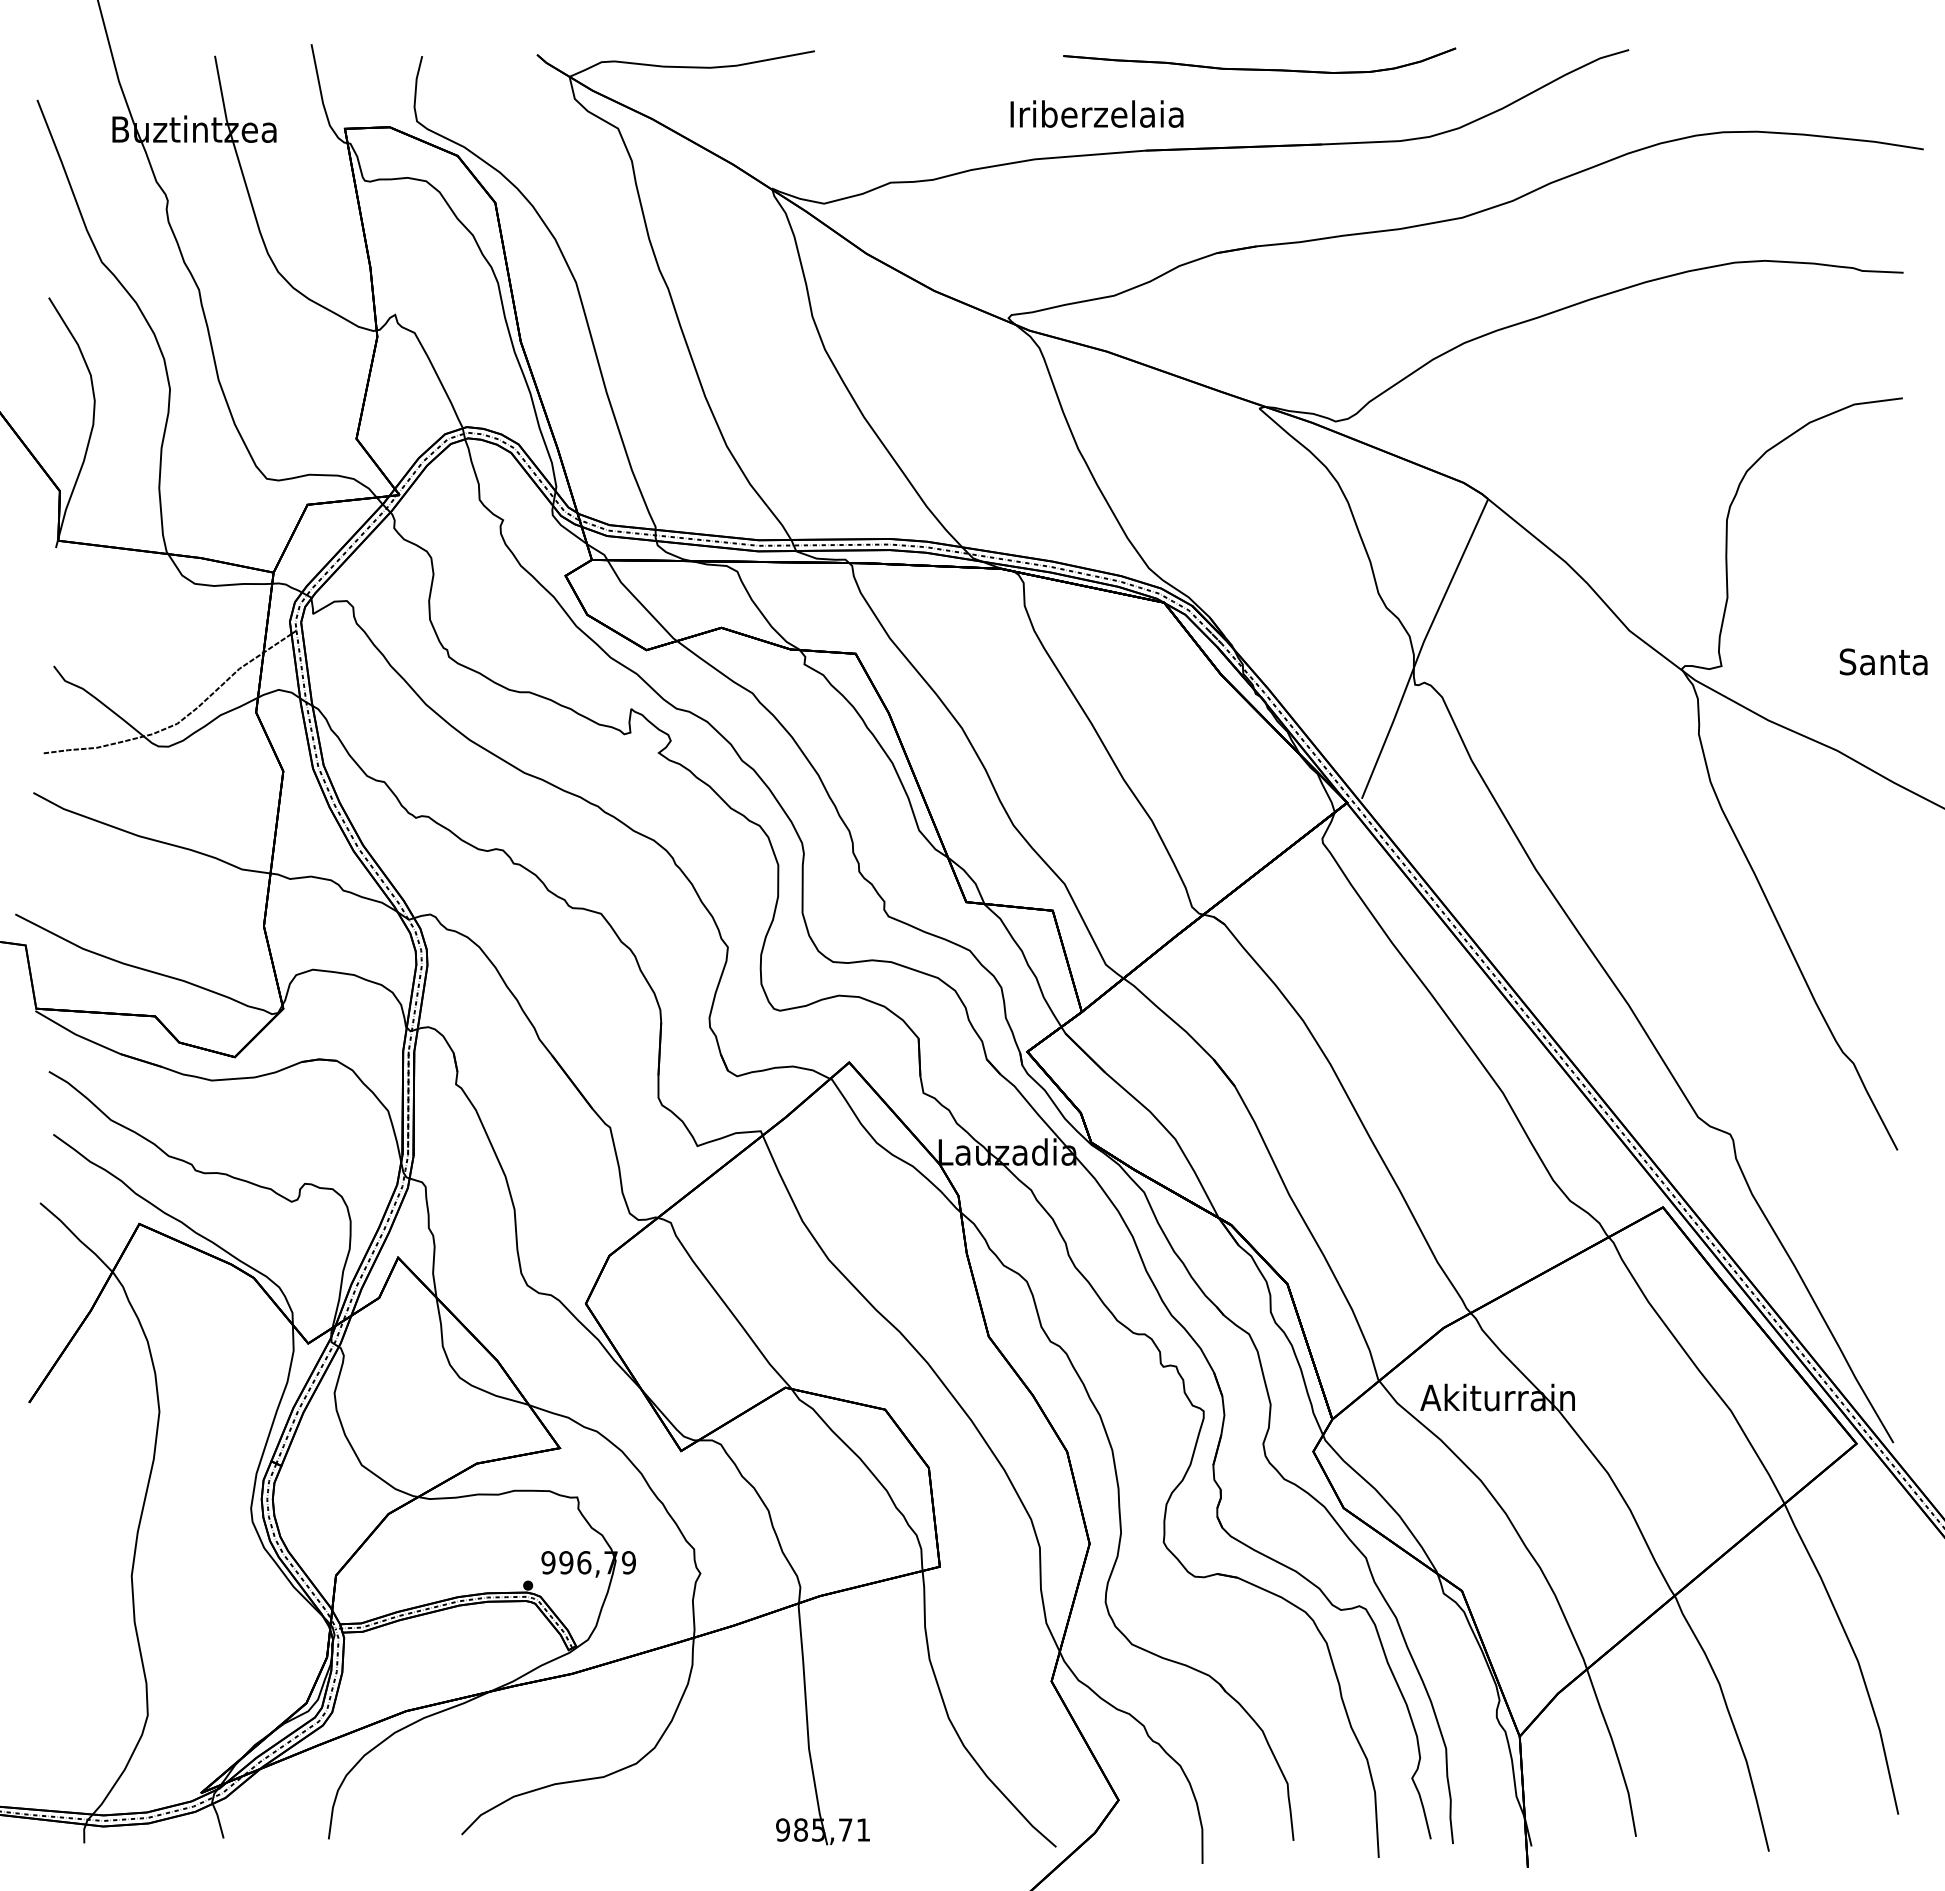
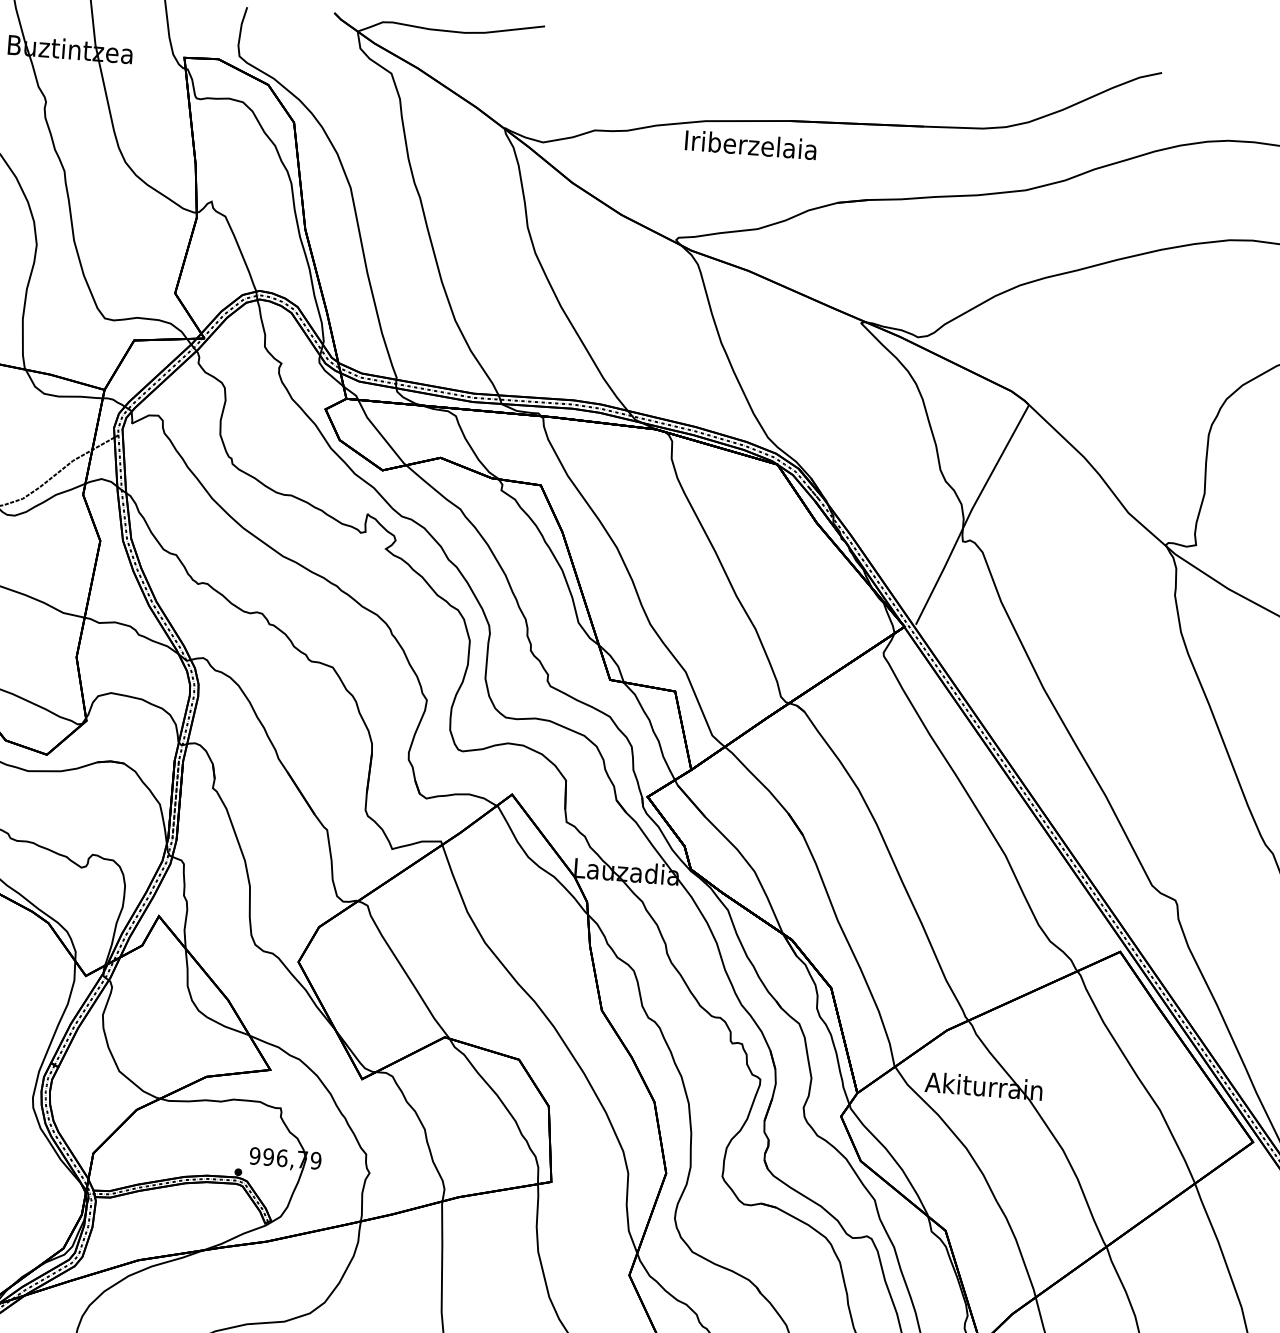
part: (1259, 68) -> (880, 65), removed
text: (1096, 113) -> (750, 144), moved

